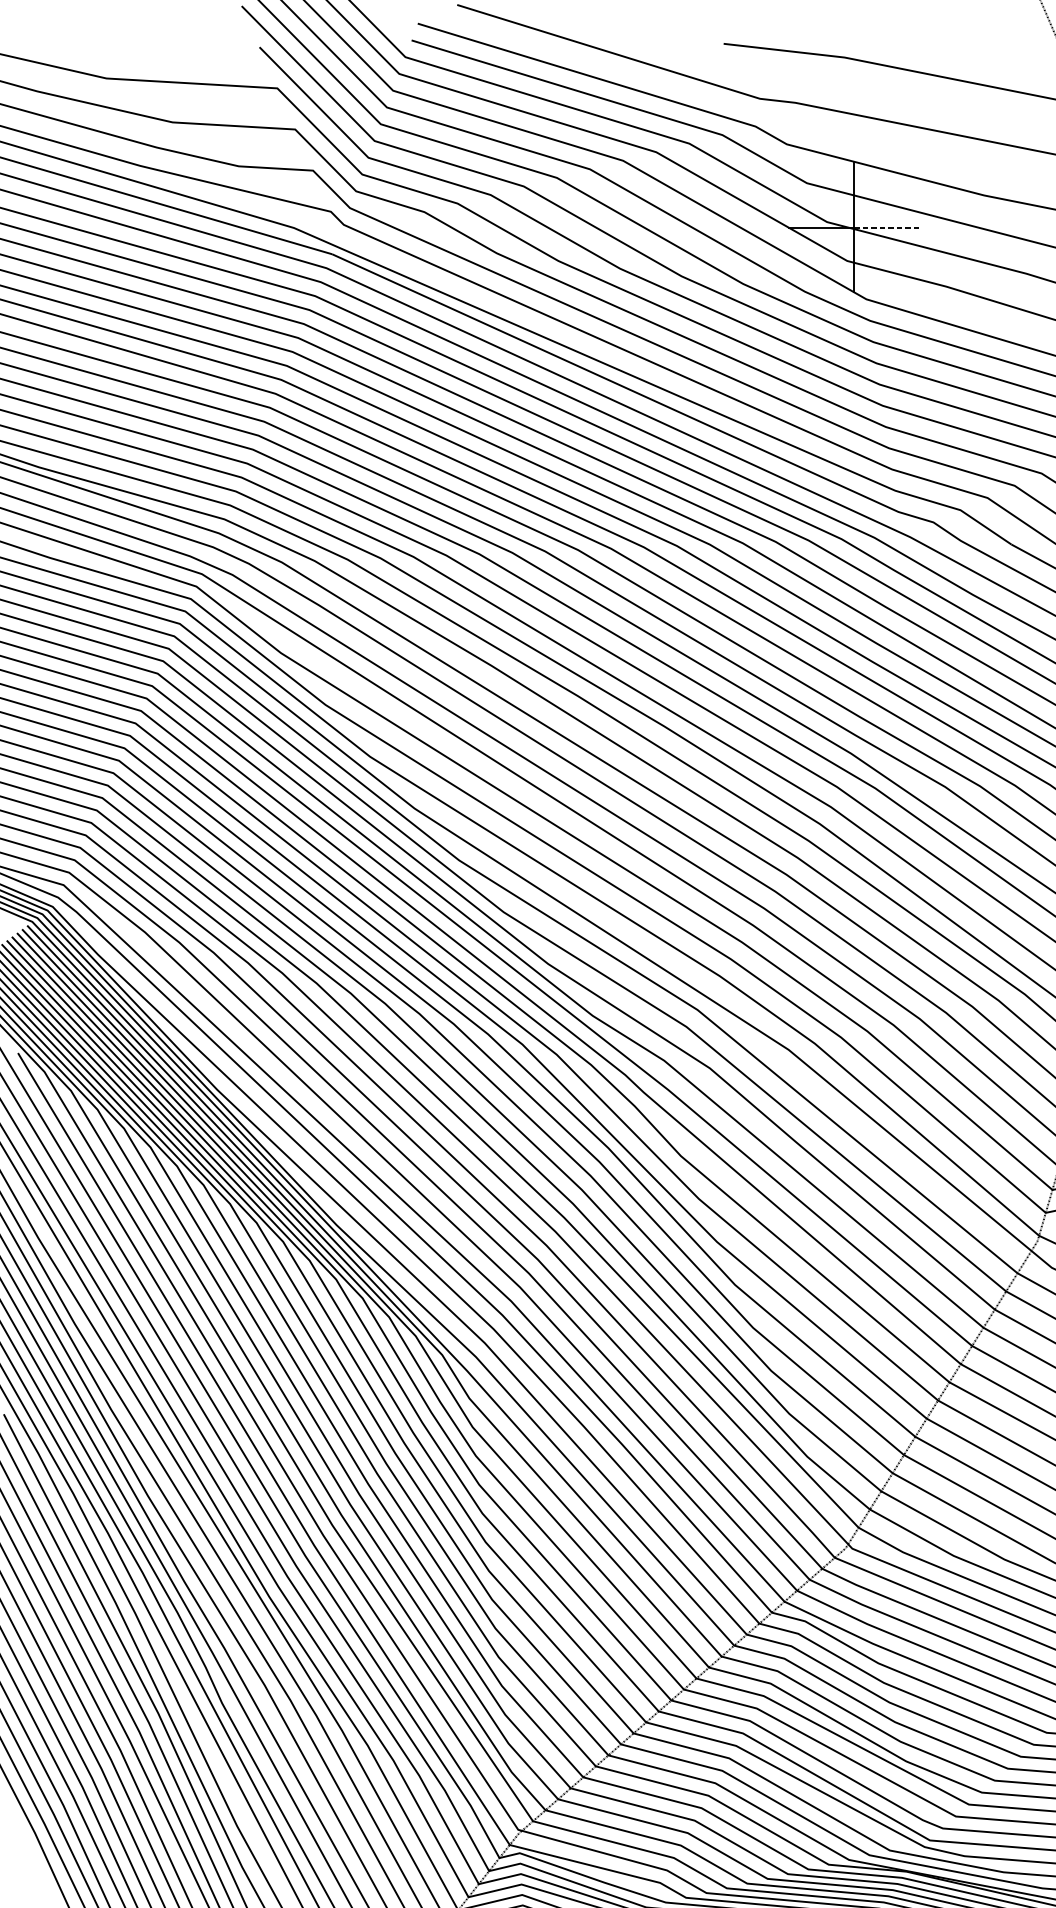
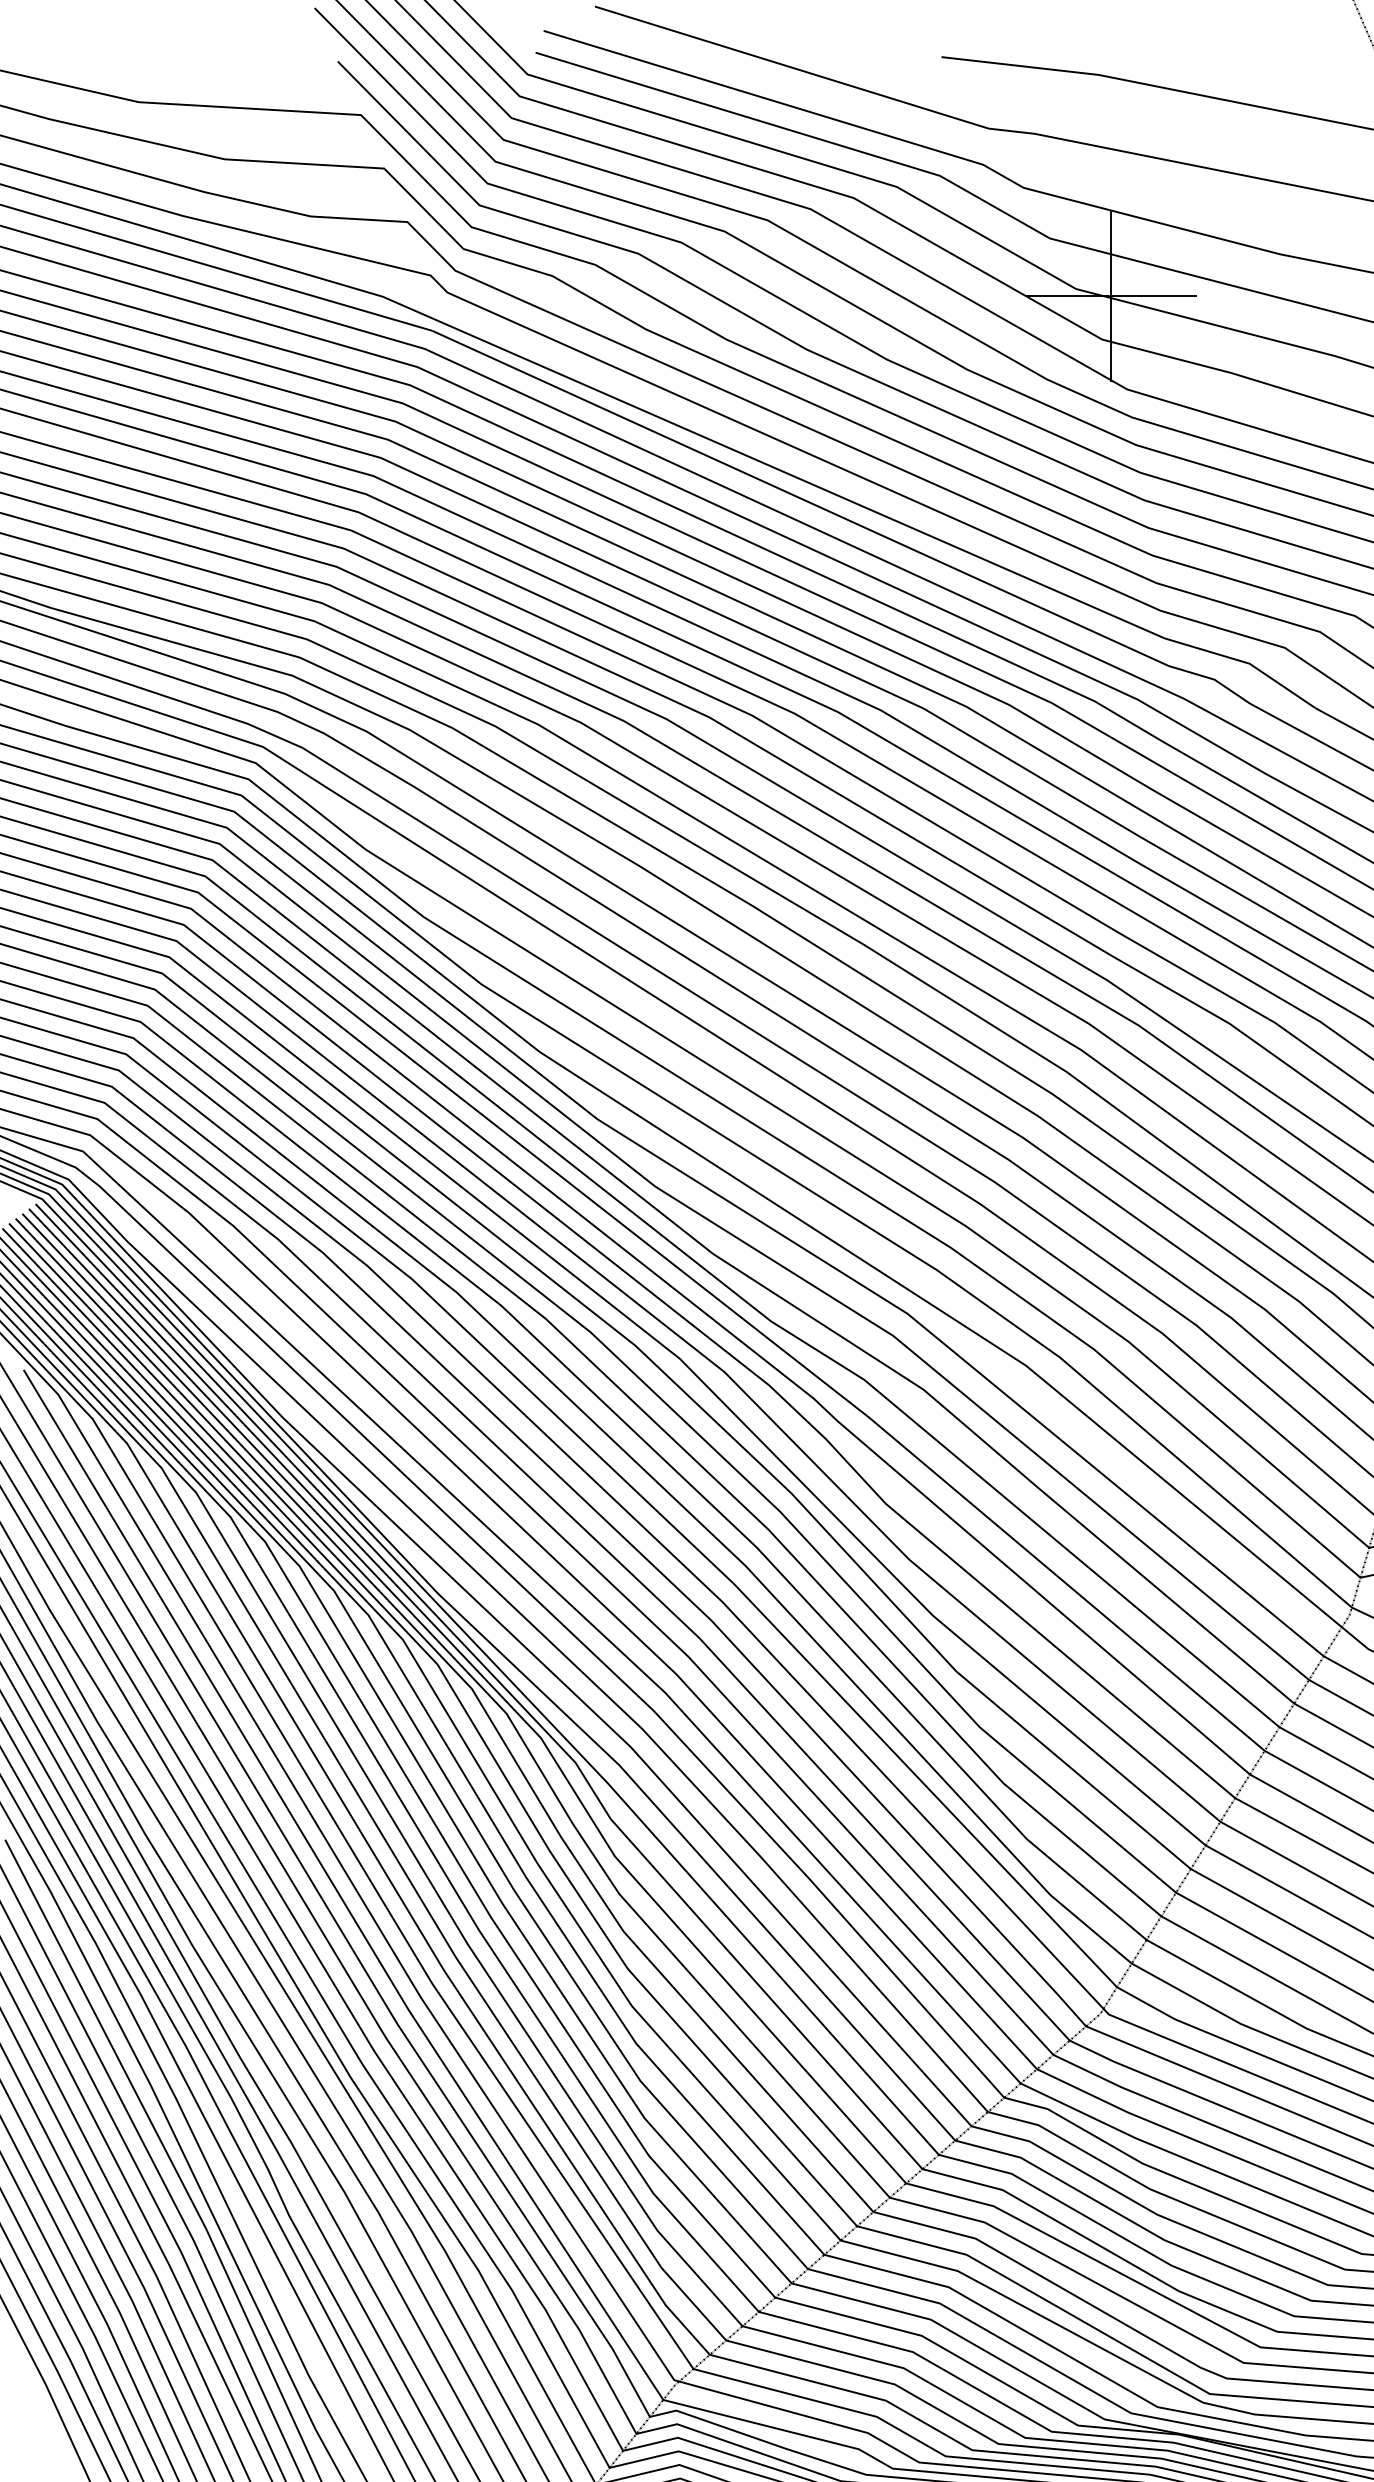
line: (885, 227) -> (1152, 296), dashed -> solid

